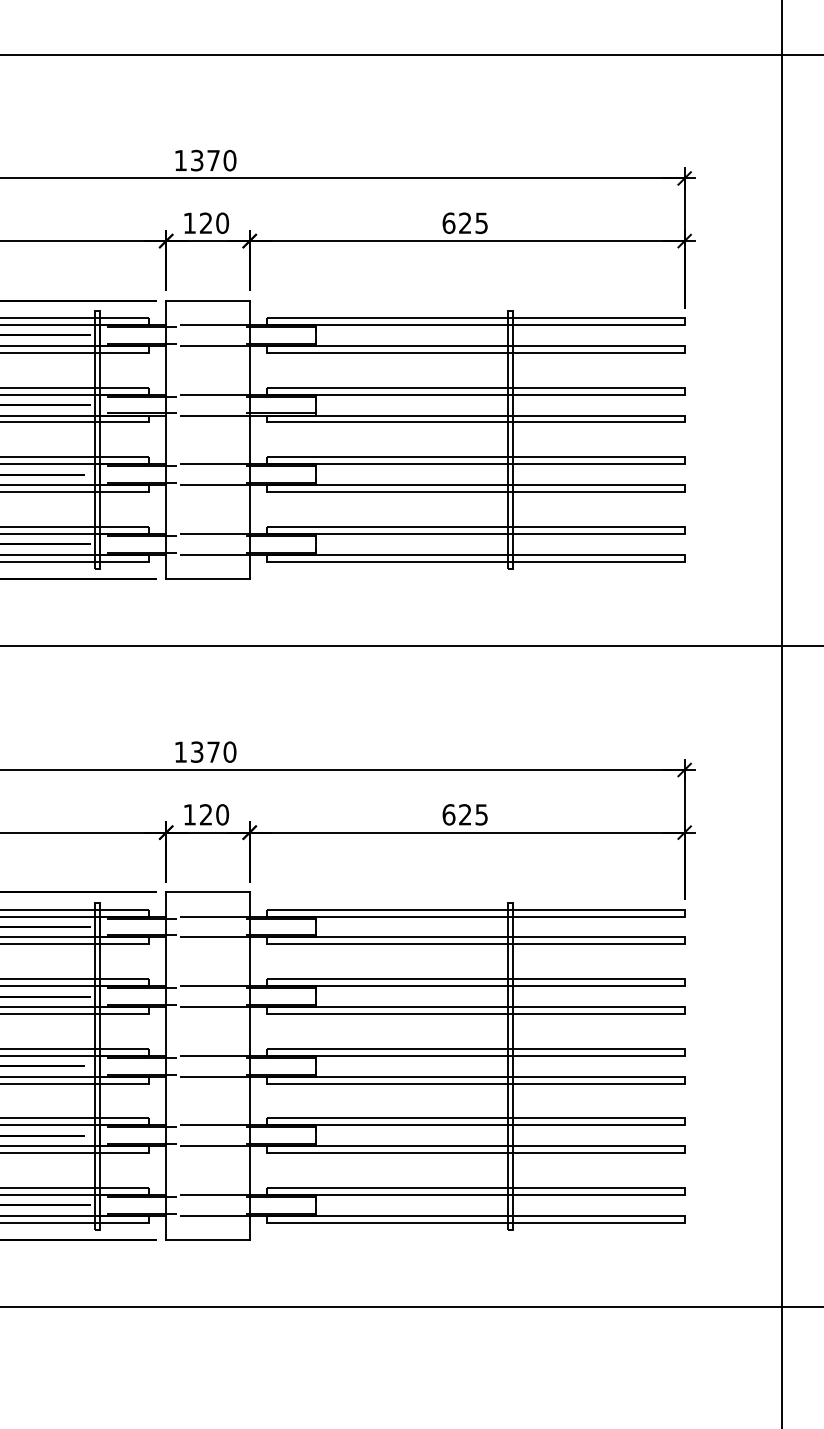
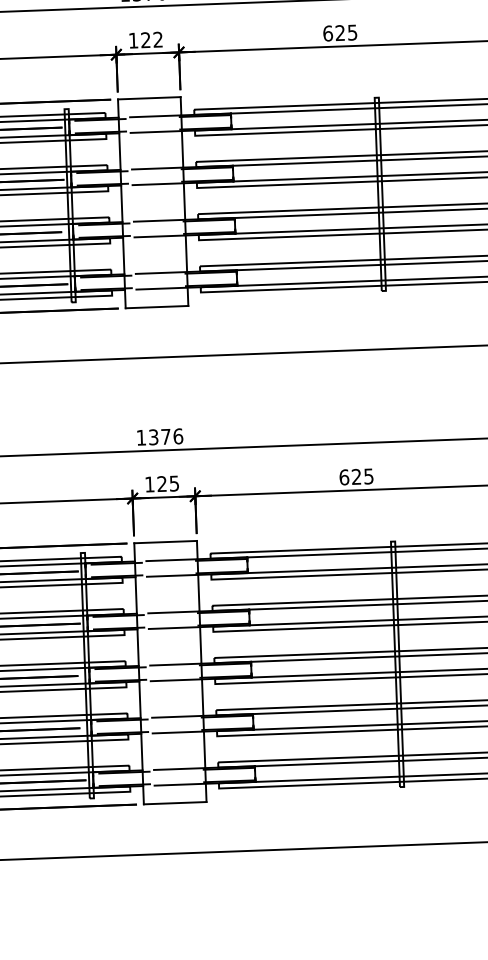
text: (222, 222) -> (158, 39), 120 -> 122
text: (229, 751) -> (177, 435), 1370 -> 1376
text: (222, 814) -> (174, 483), 120 -> 125

